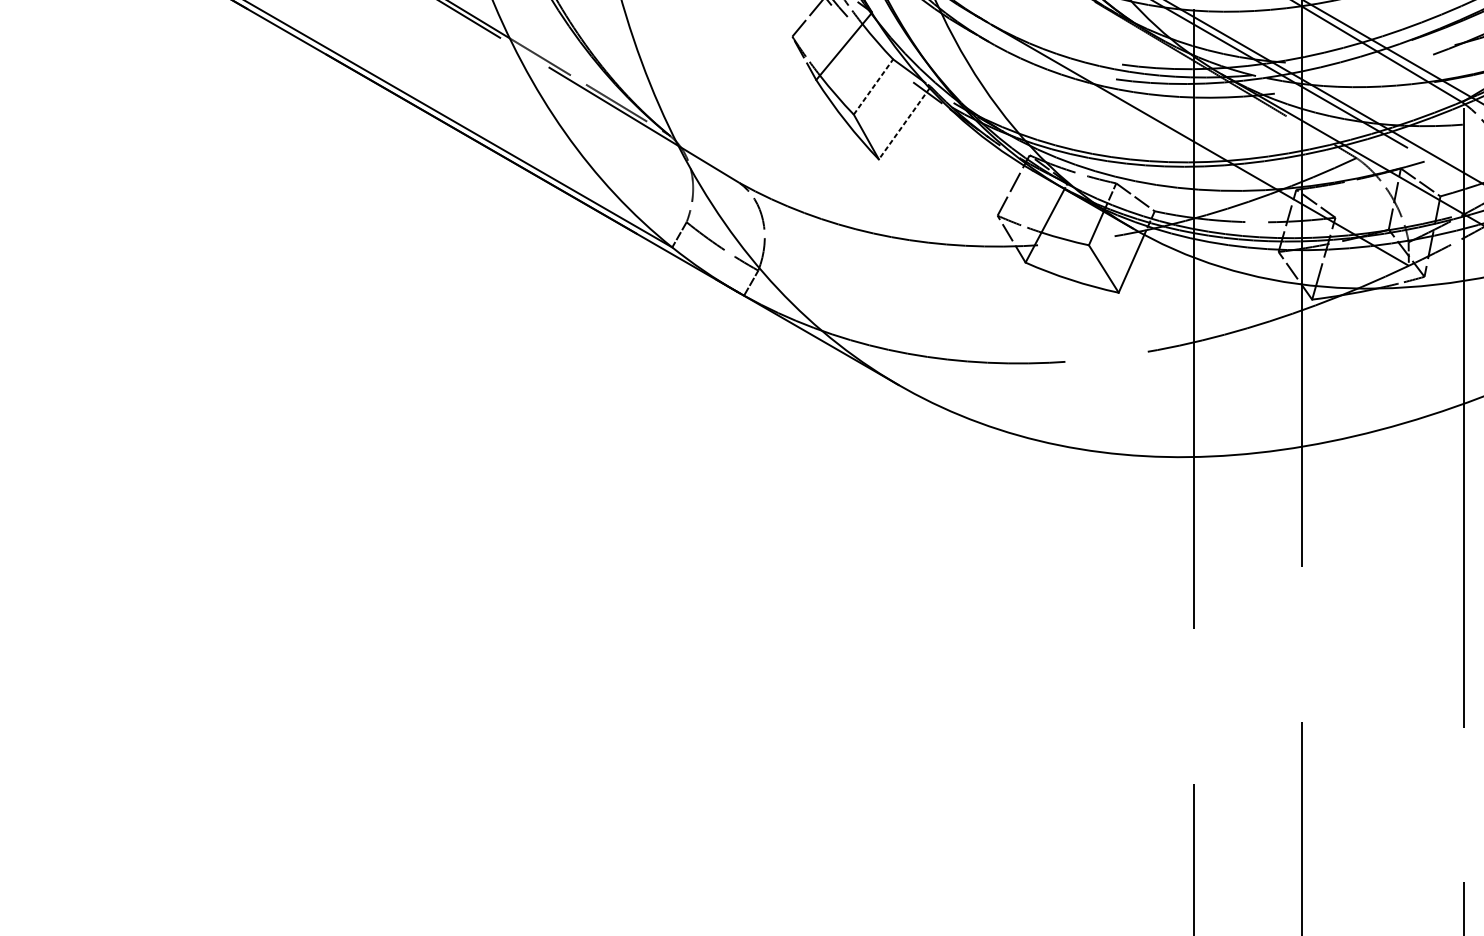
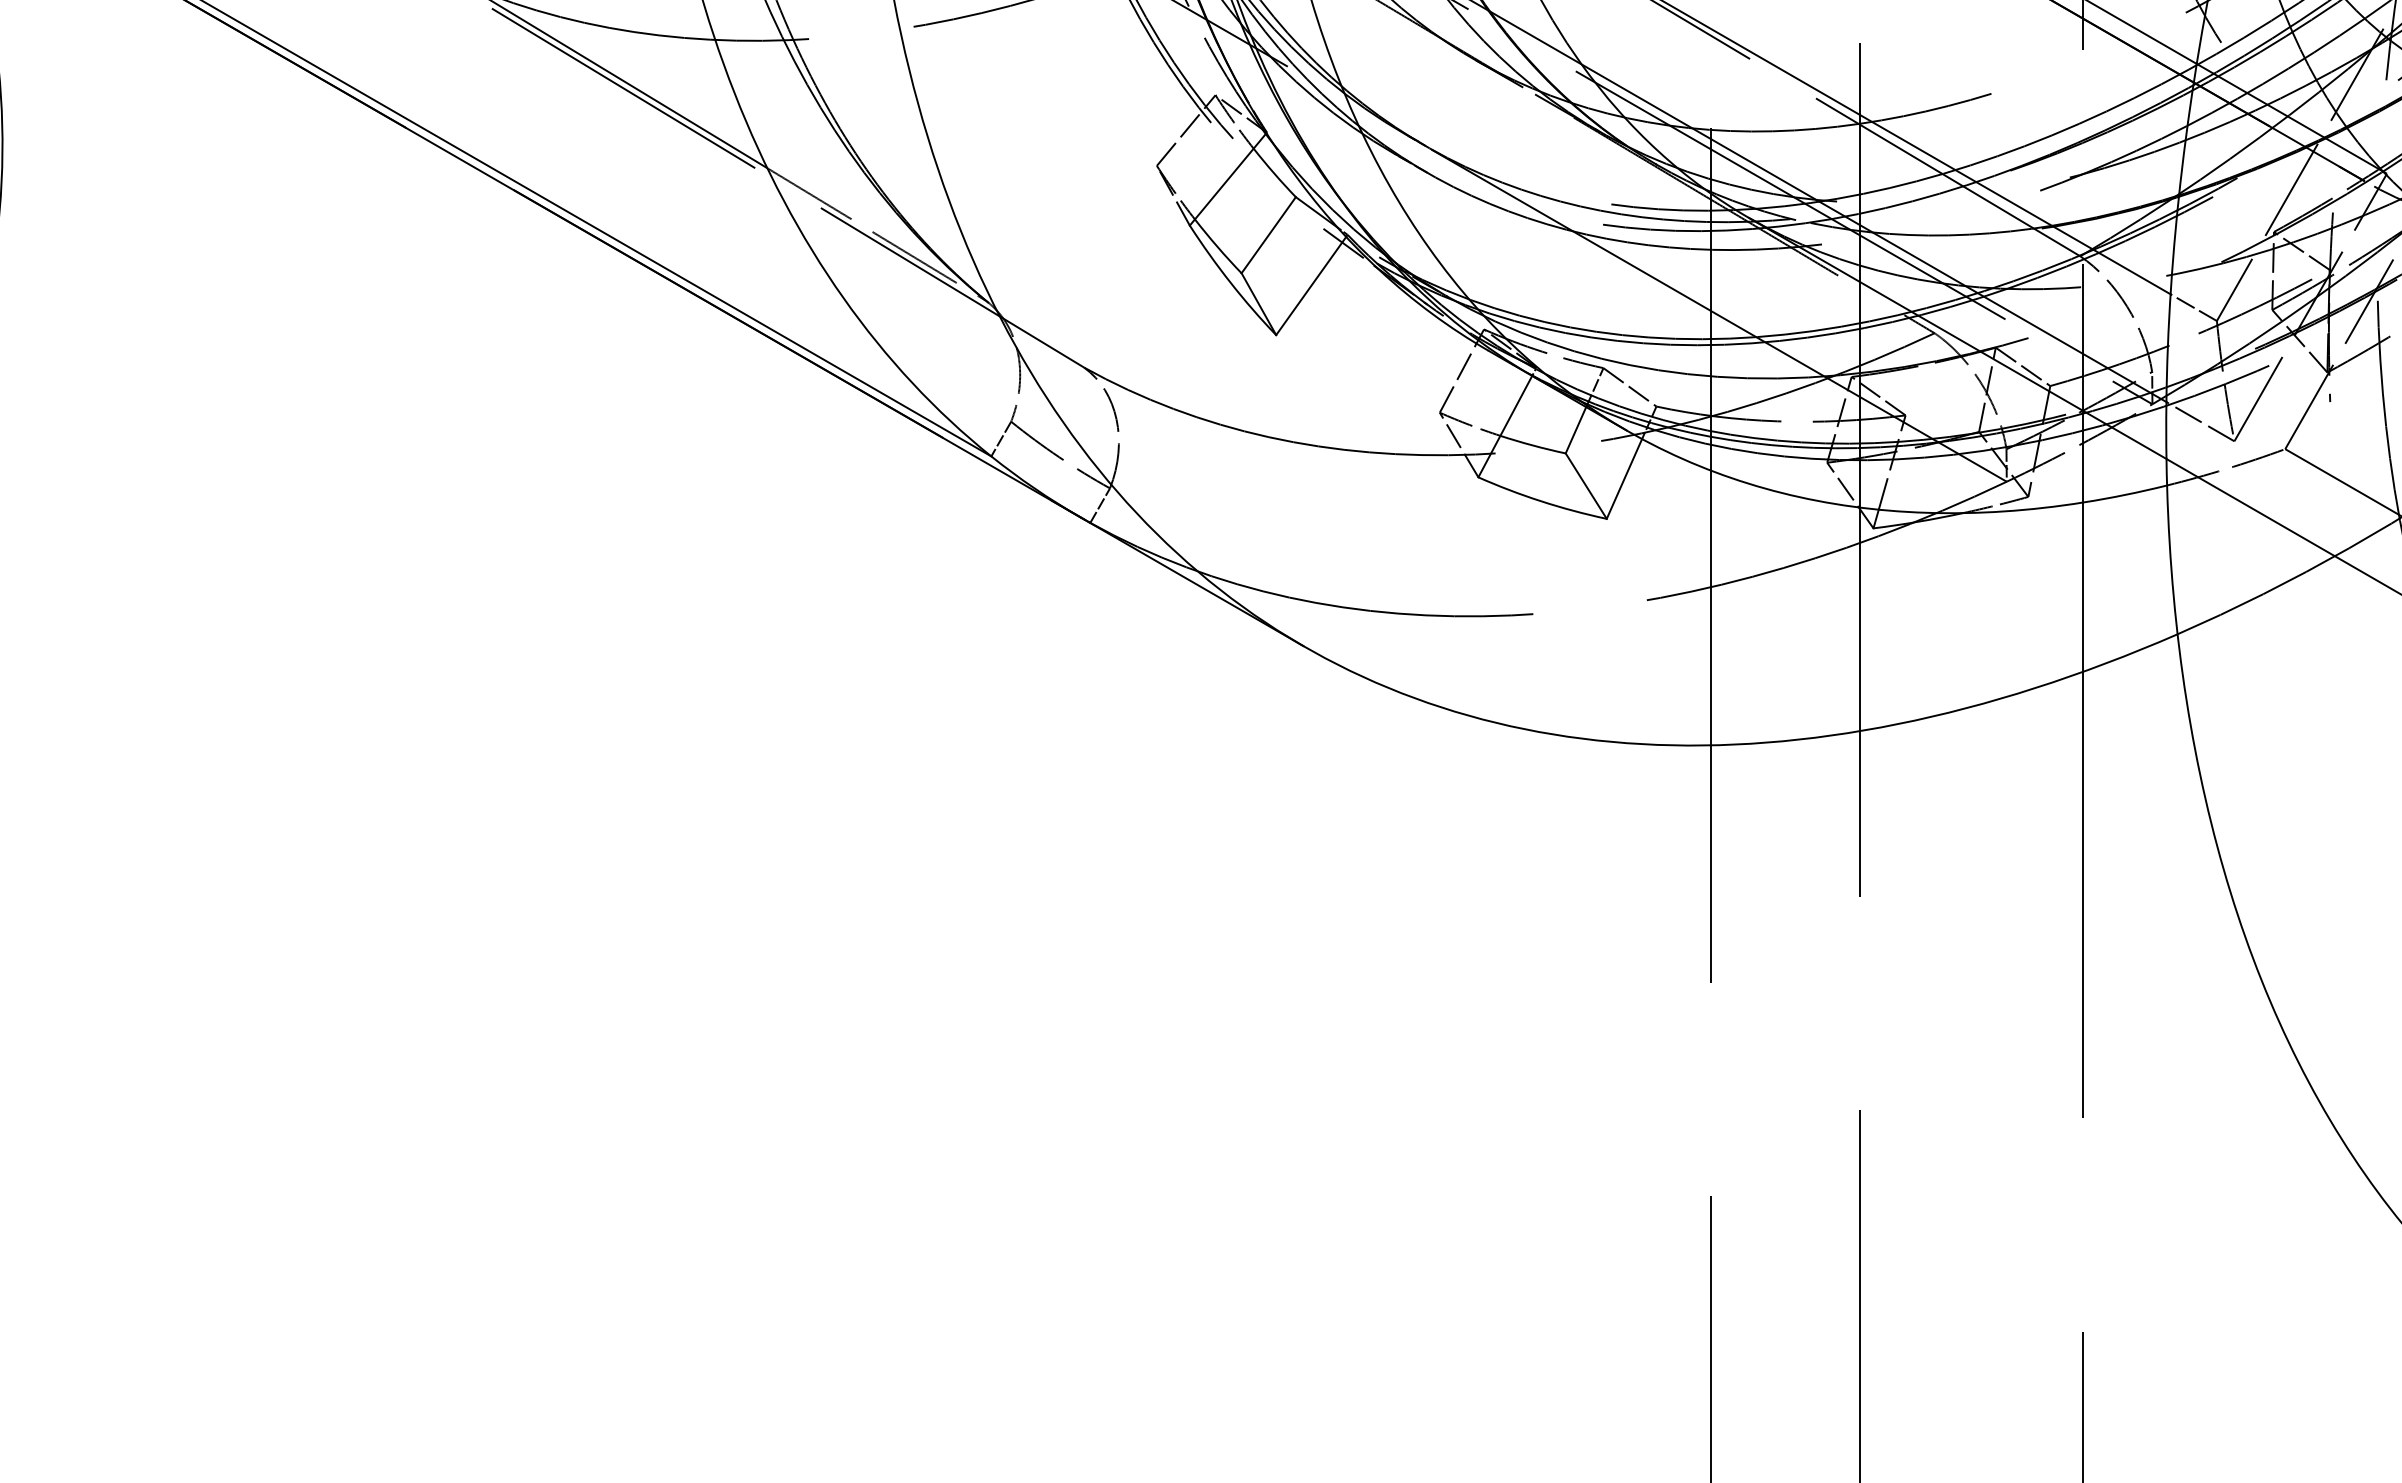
line: (873, 87) -> (1268, 235), dashed -> solid
line: (903, 124) -> (1310, 286), dashed -> solid

